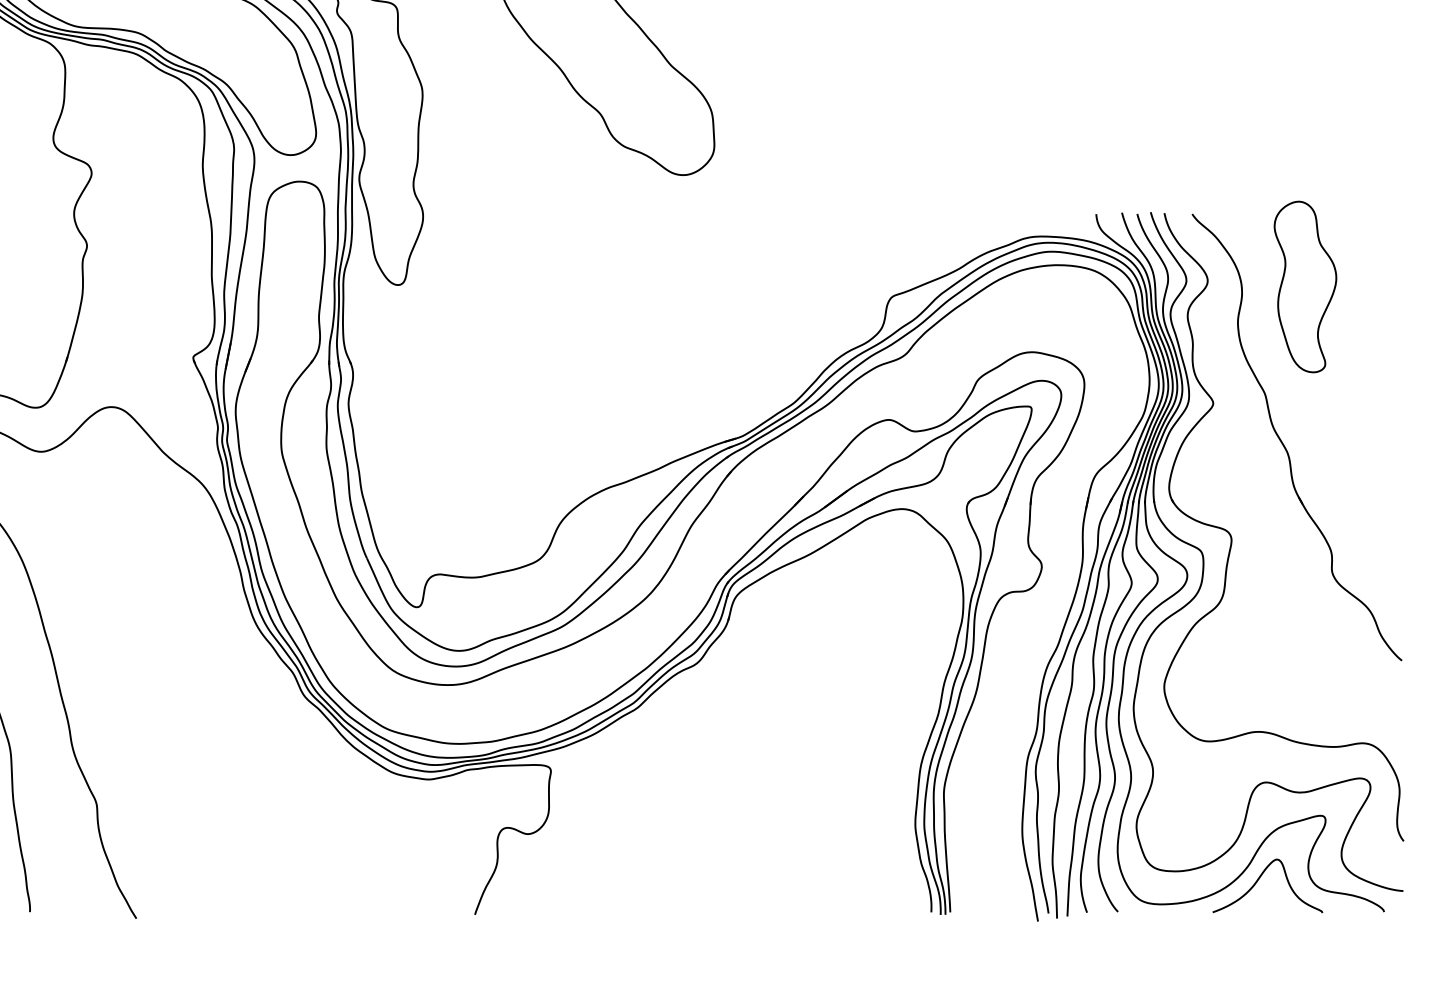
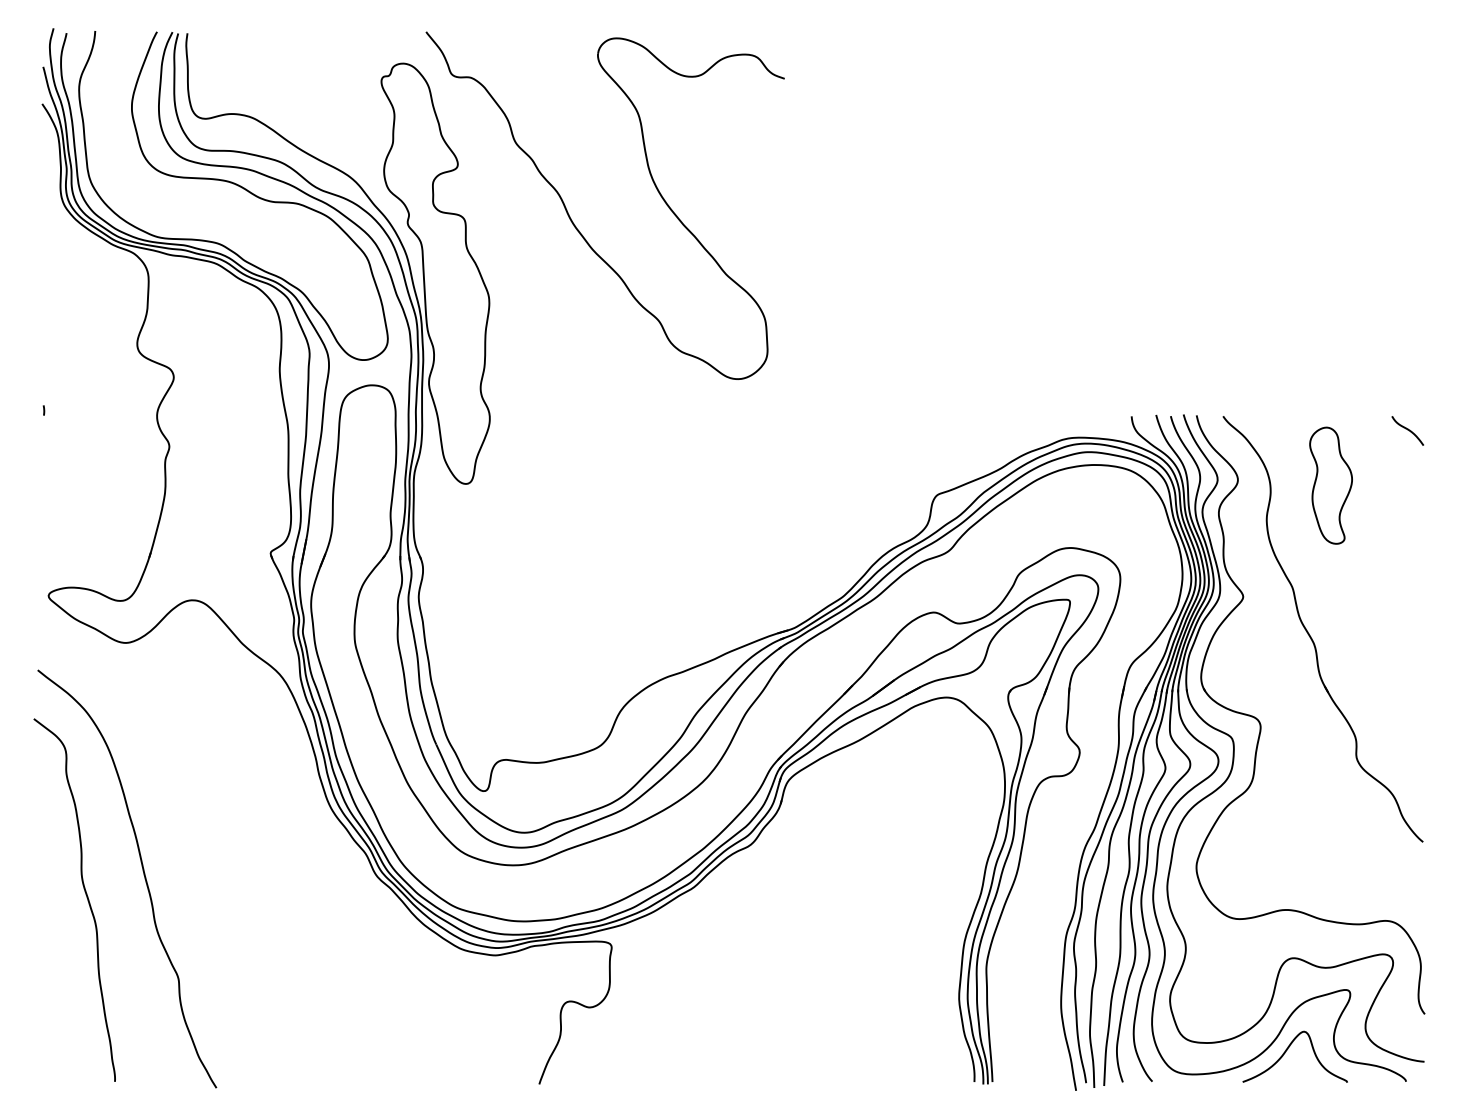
curve: (1385, 228) -> (1407, 430), added
part: (1304, 286) -> (1330, 485), size x0.71

